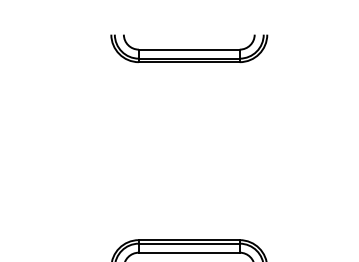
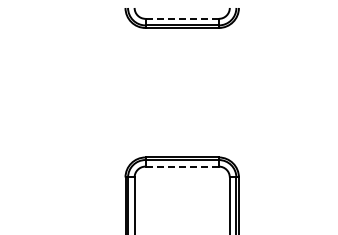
line: (189, 49) -> (182, 18), solid -> dashed
line: (189, 252) -> (182, 166), solid -> dashed

